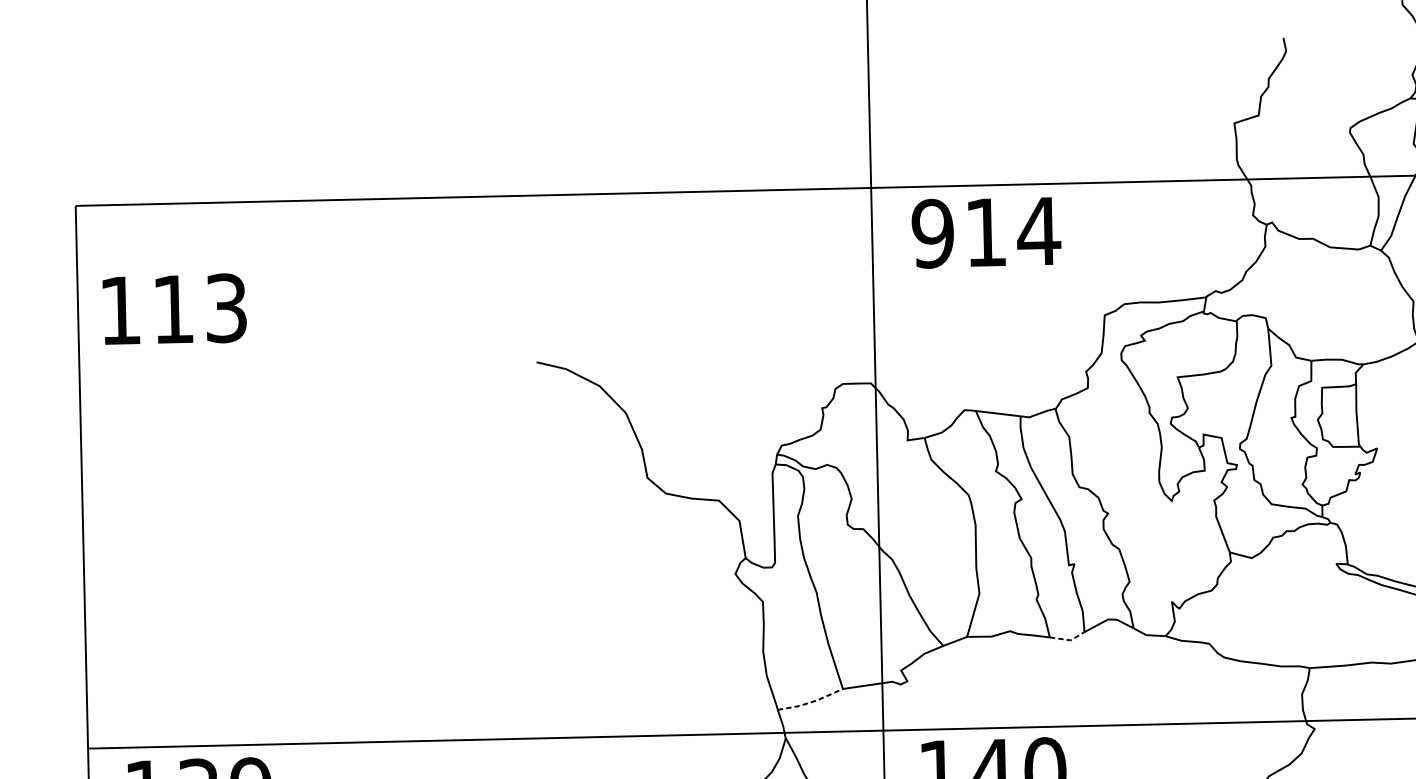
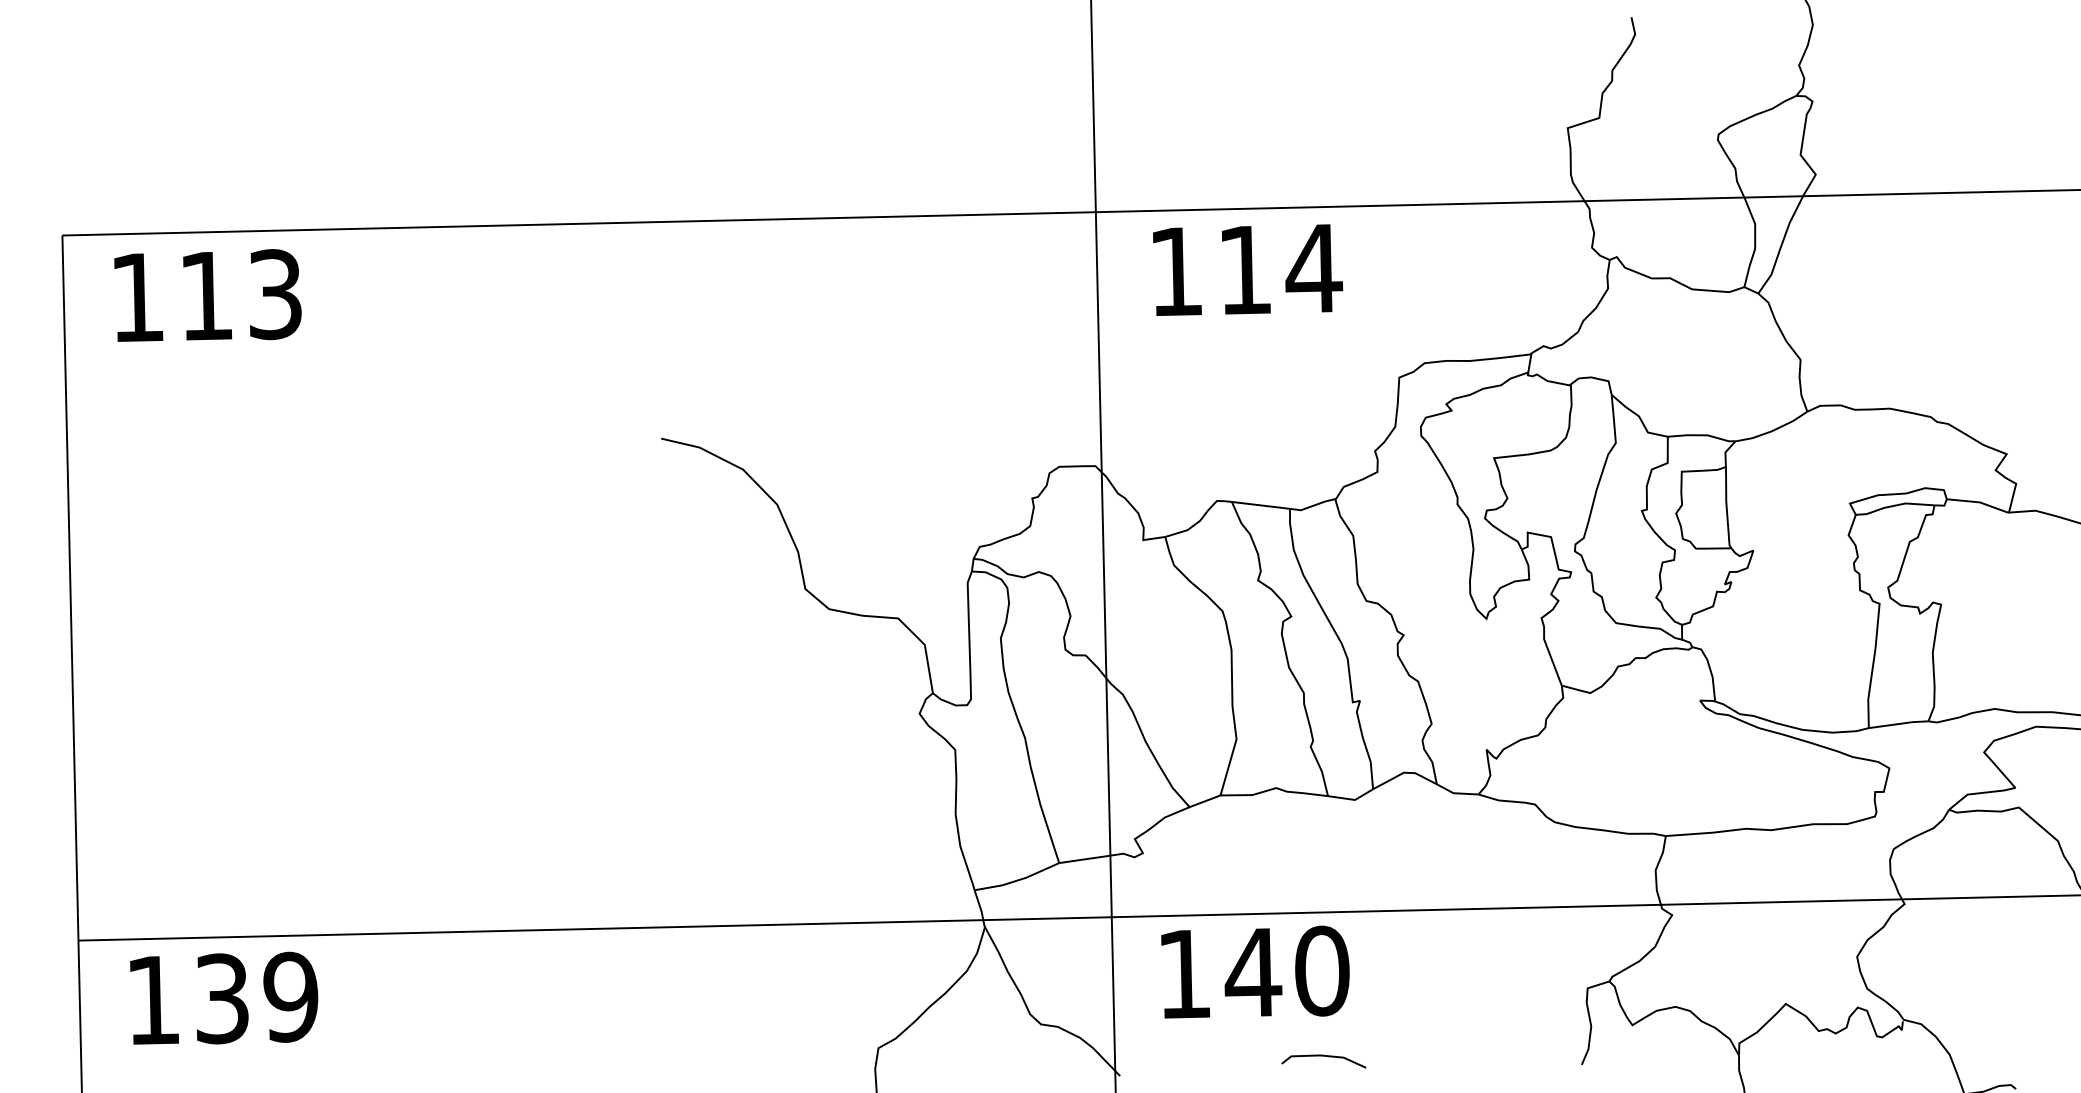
text: (932, 233) -> (1175, 271), 914 -> 114
text: (174, 309) -> (207, 295), moved
line: (1068, 640) -> (1352, 799), dashed -> solid
line: (811, 702) -> (1018, 880), dashed -> solid

